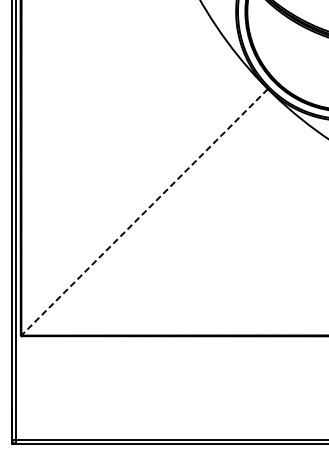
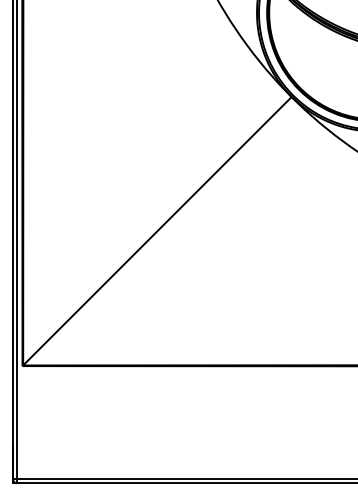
line: (144, 212) -> (157, 231), dashed -> solid

